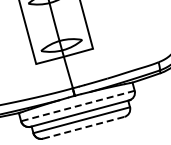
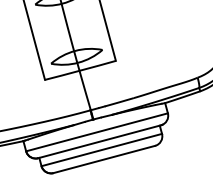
line: (77, 106) -> (96, 132), dashed -> solid
line: (84, 127) -> (105, 159), dashed -> solid

